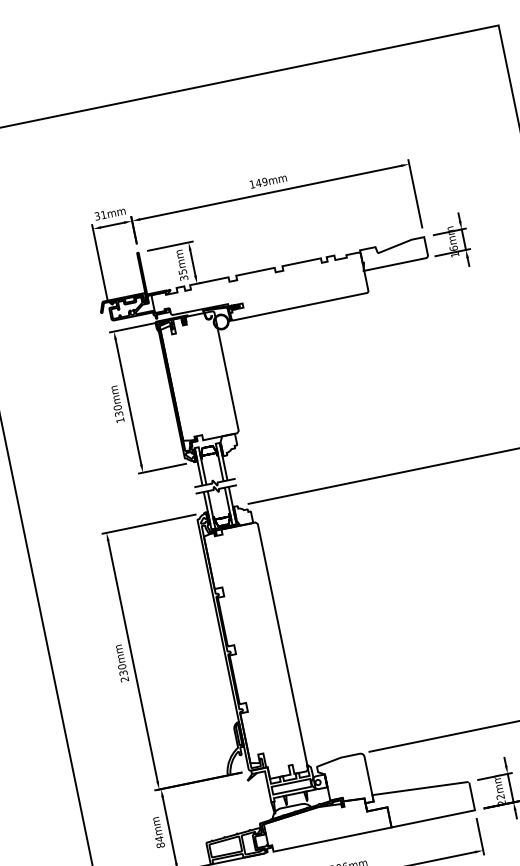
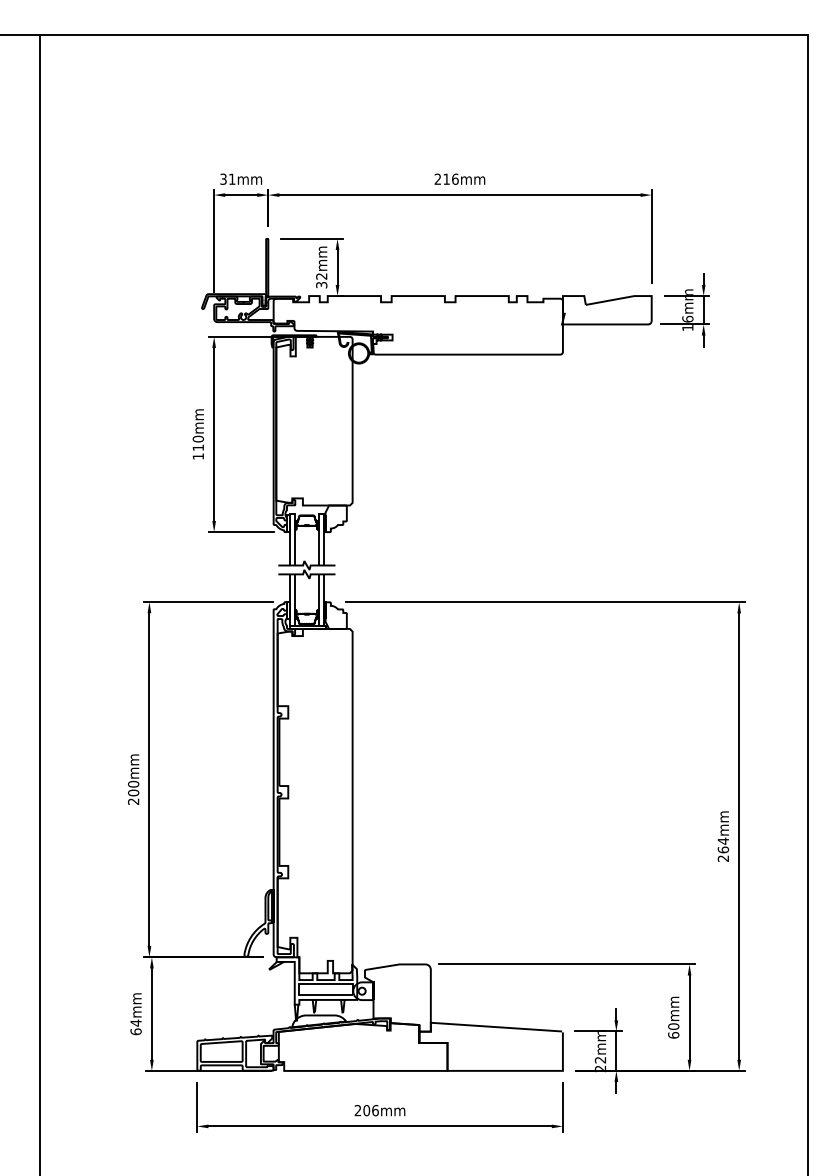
text: (258, 182) -> (446, 178), 149mm -> 216mm
text: (182, 272) -> (321, 276), 35mm -> 32mm
text: (119, 413) -> (198, 447), 130mm -> 110mm
text: (123, 672) -> (133, 792), 230mm -> 200mm
text: (160, 845) -> (135, 1031), 84mm -> 64mm

